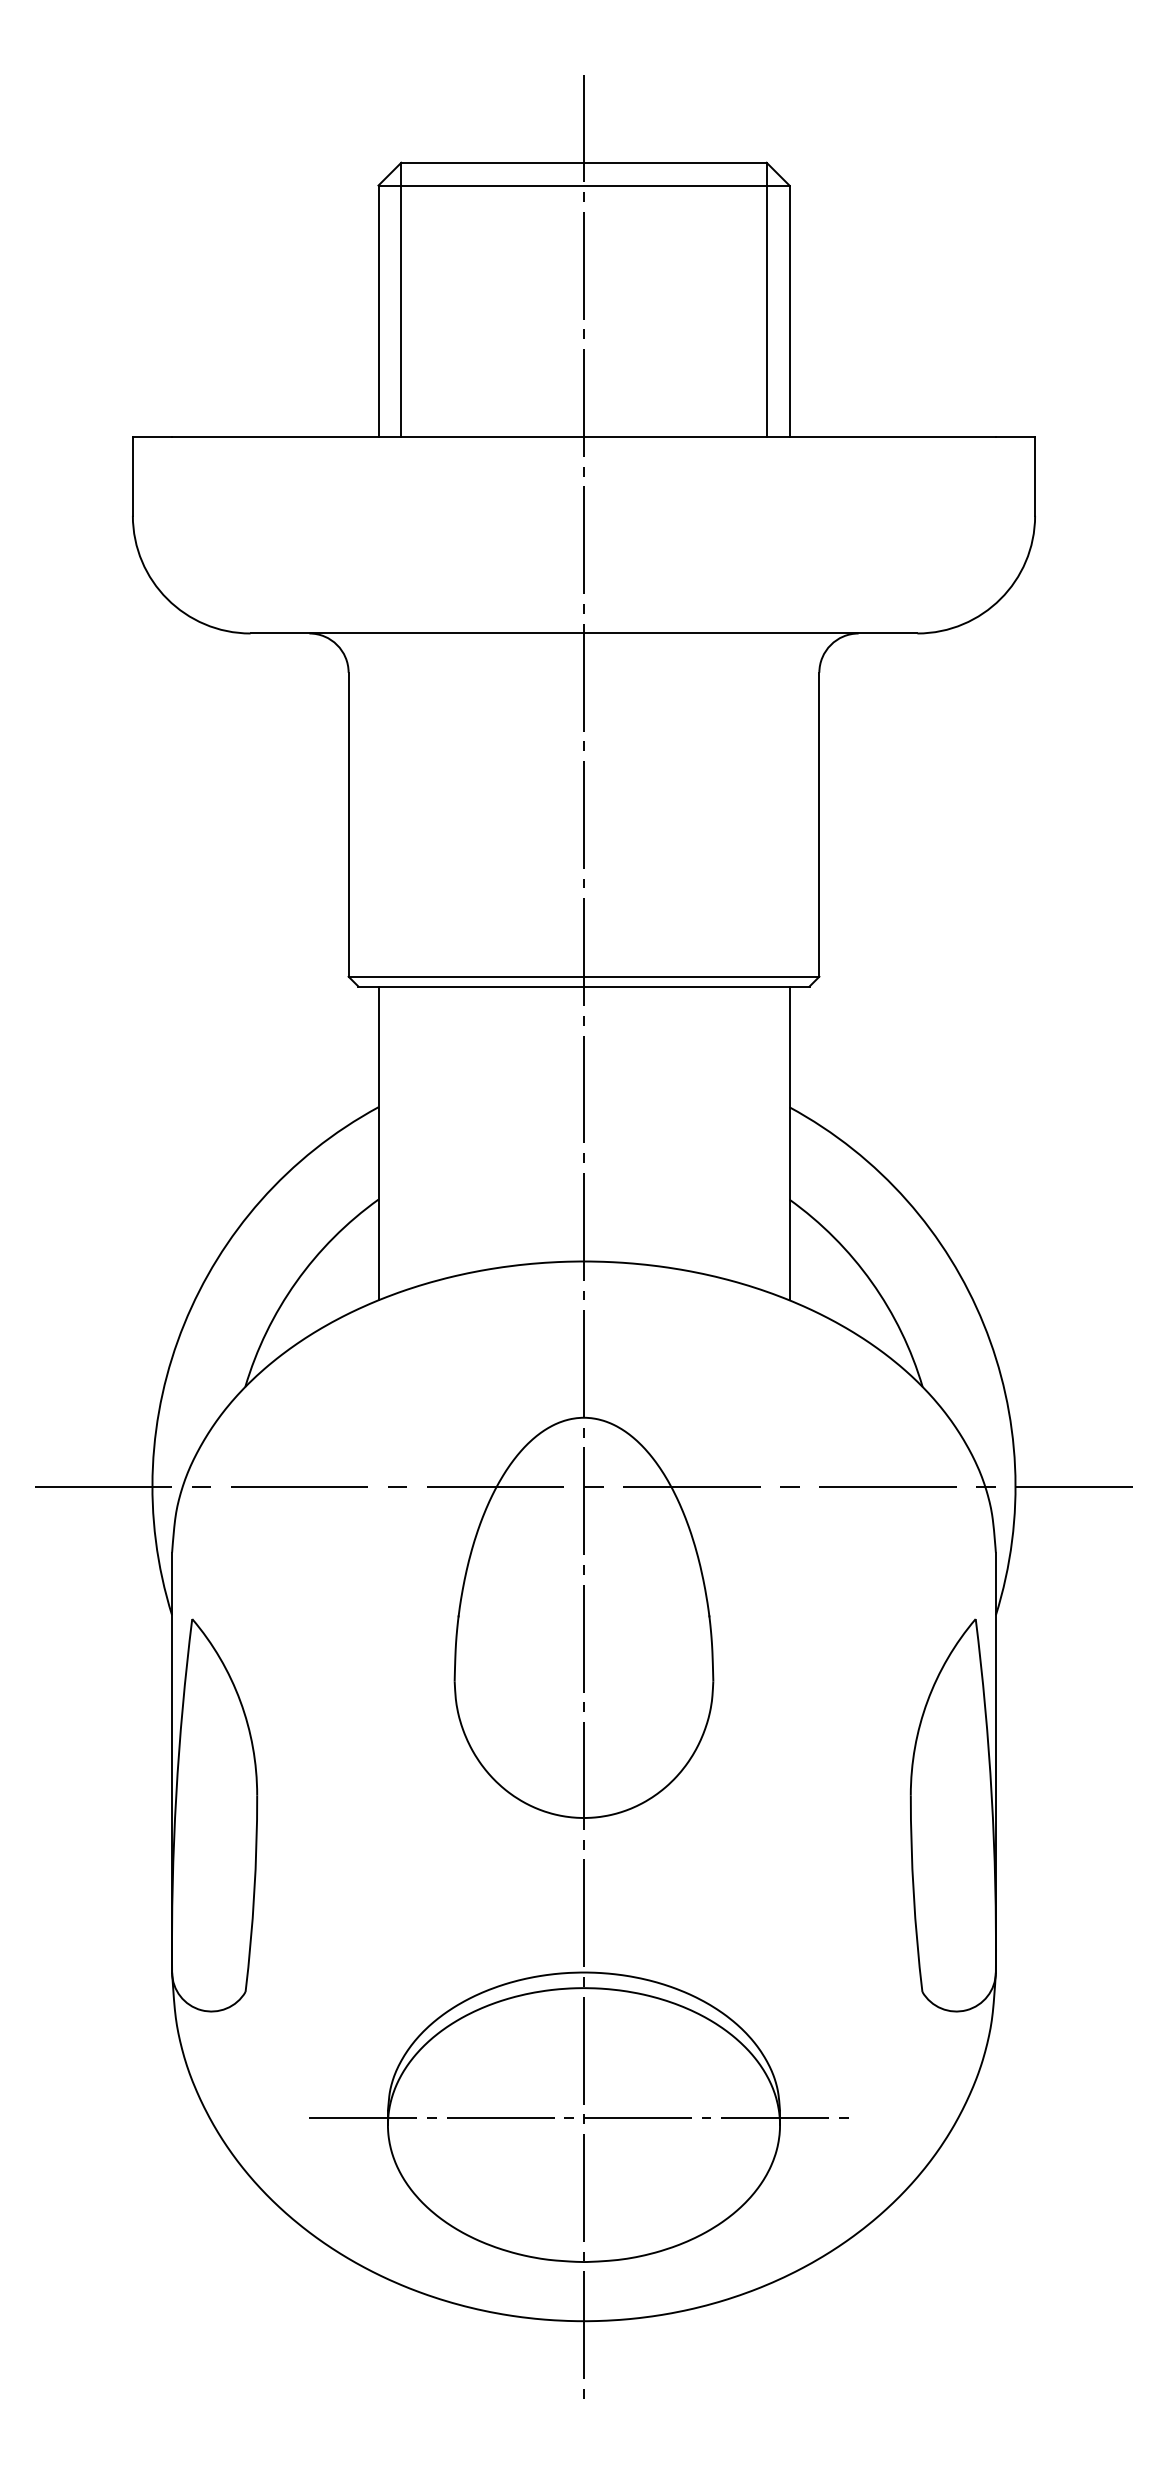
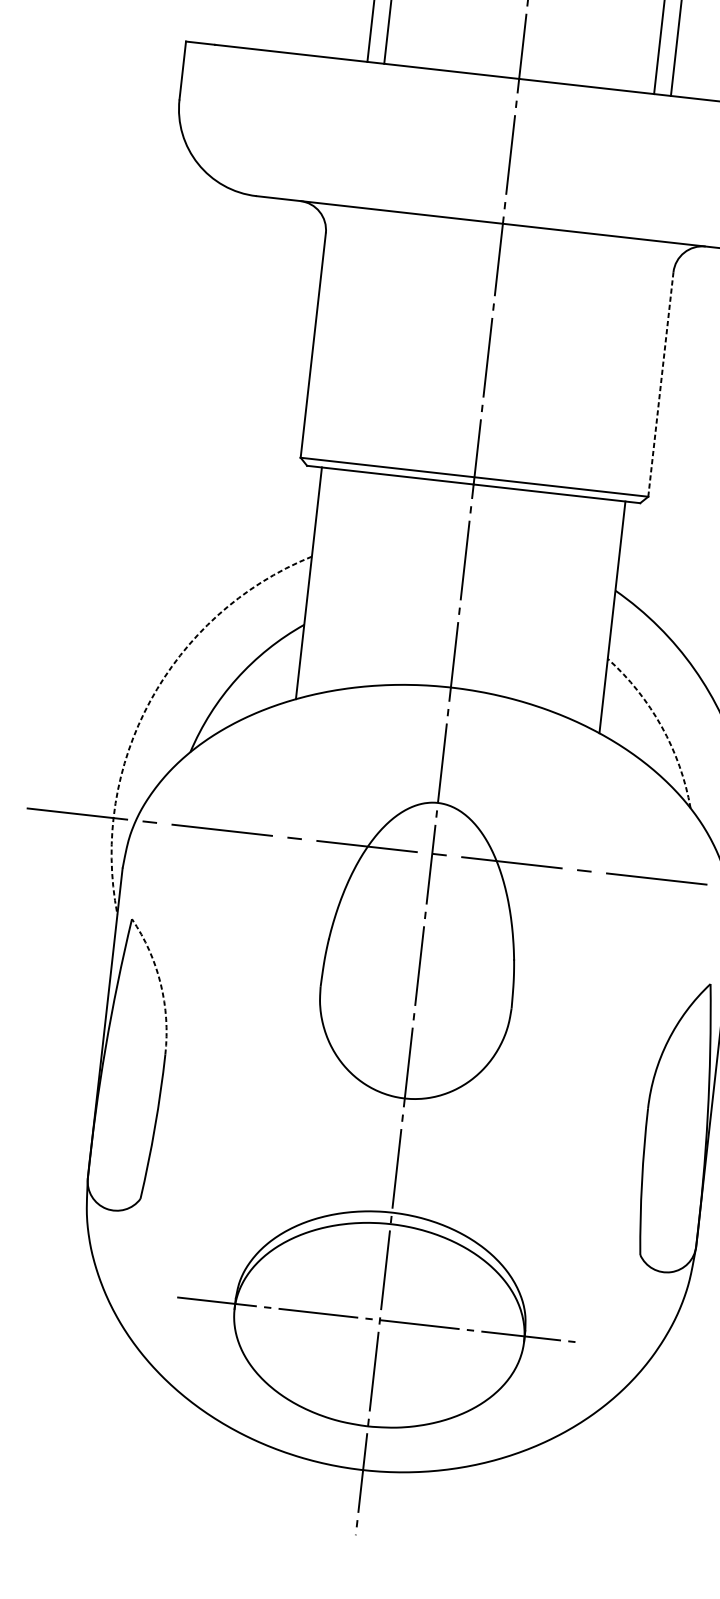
line: (819, 825) -> (660, 385), solid -> dashed
arc: (871, 1282) -> (661, 726), solid -> dashed
arc: (184, 1324) -> (150, 700), solid -> dashed
arc: (240, 1701) -> (160, 984), solid -> dashed

